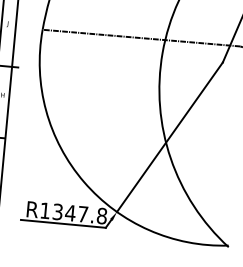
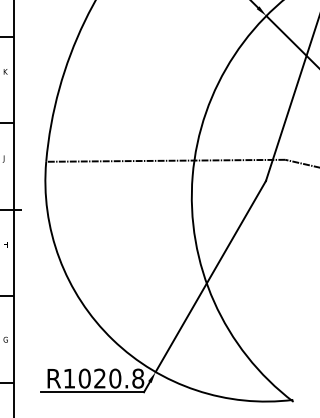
text: (70, 213) -> (99, 378), R1347.8 -> R1020.8

